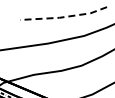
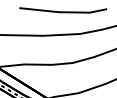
line: (64, 17) -> (63, 12), dashed -> solid

